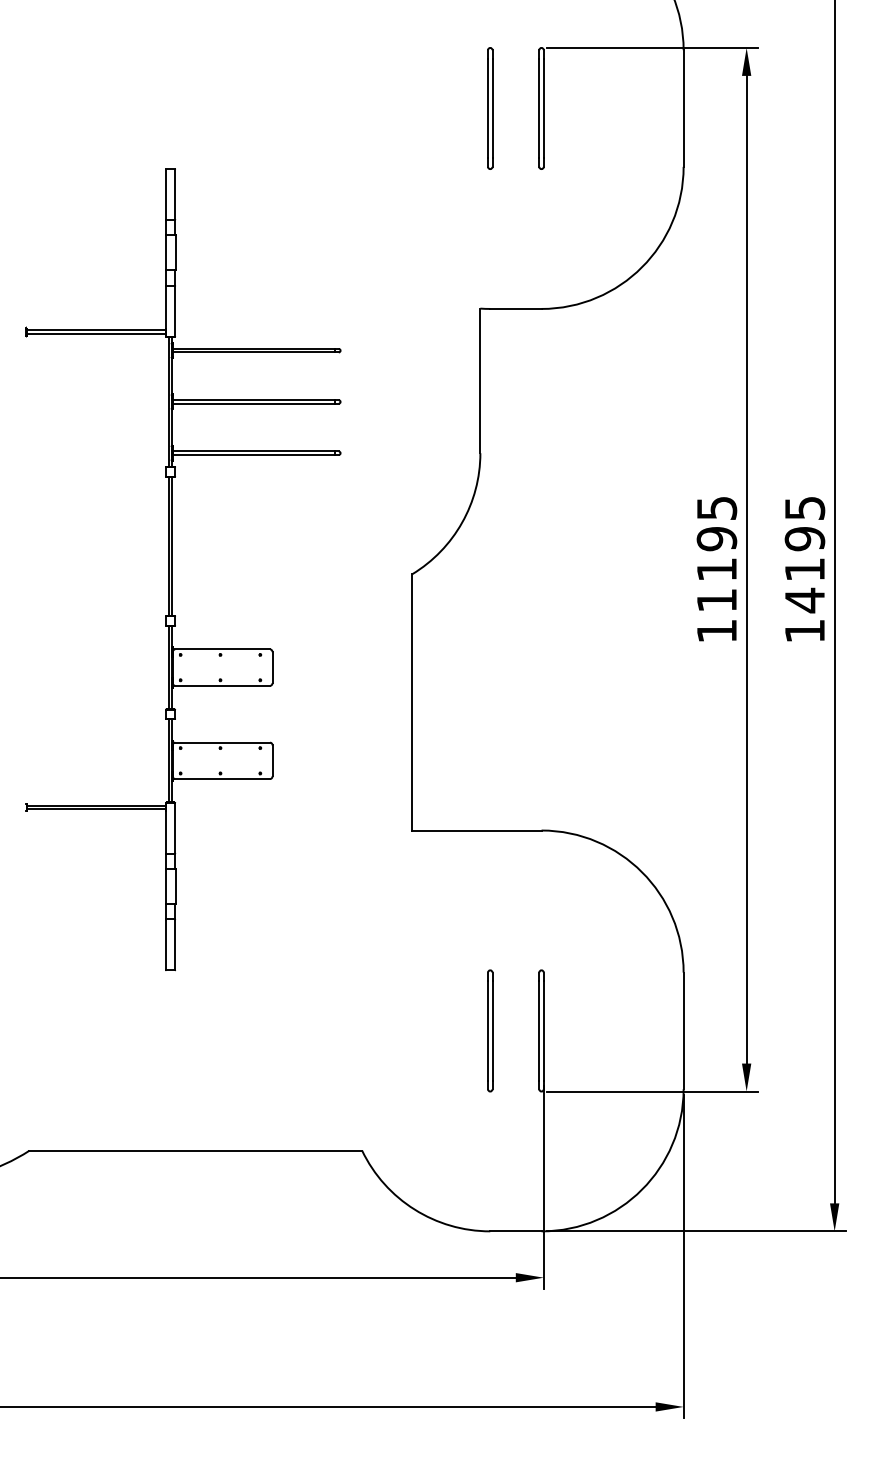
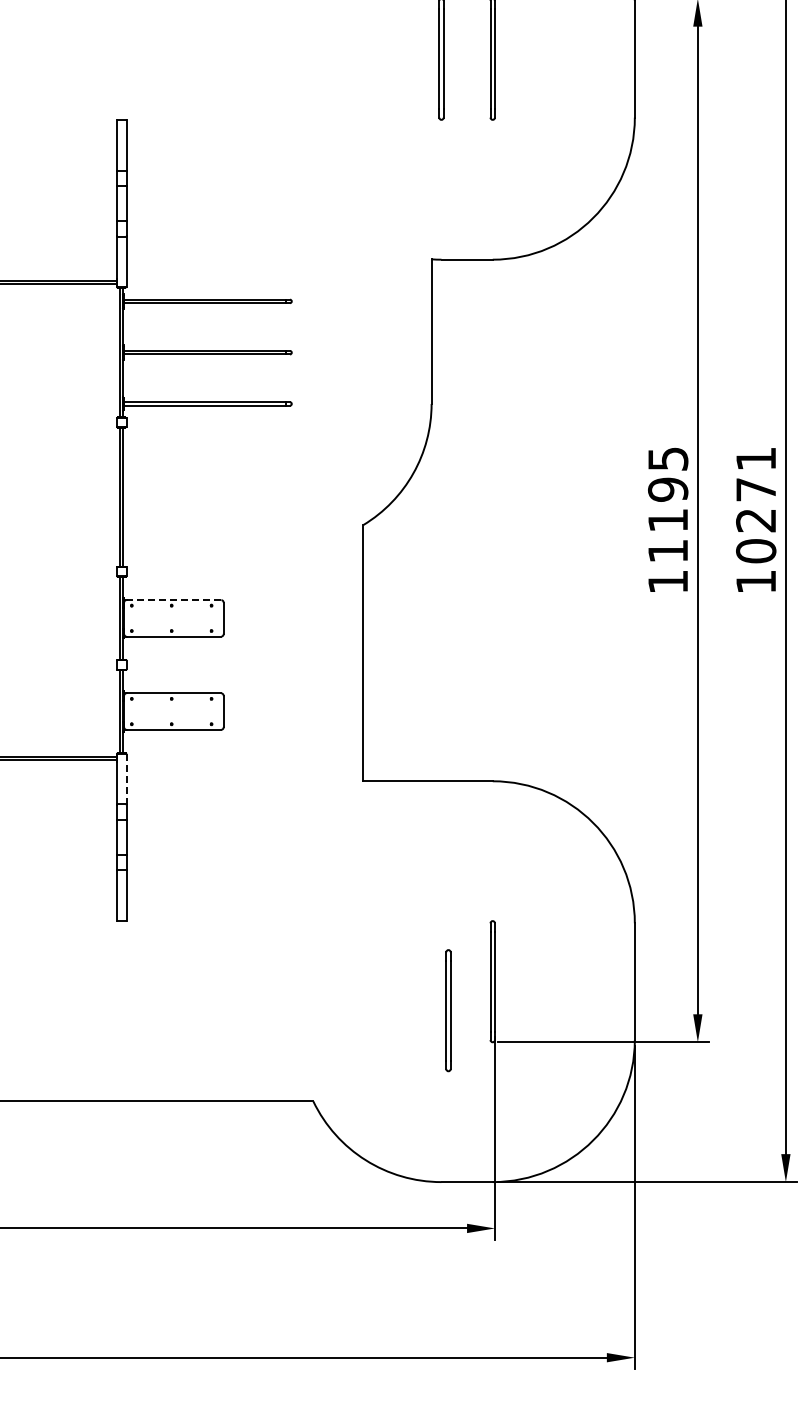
text: (804, 555) -> (755, 506), 14195 -> 10271
line: (222, 649) -> (173, 600), solid -> dashed
line: (175, 828) -> (126, 779), solid -> dashed
part: (490, 1030) -> (448, 1010), moved

